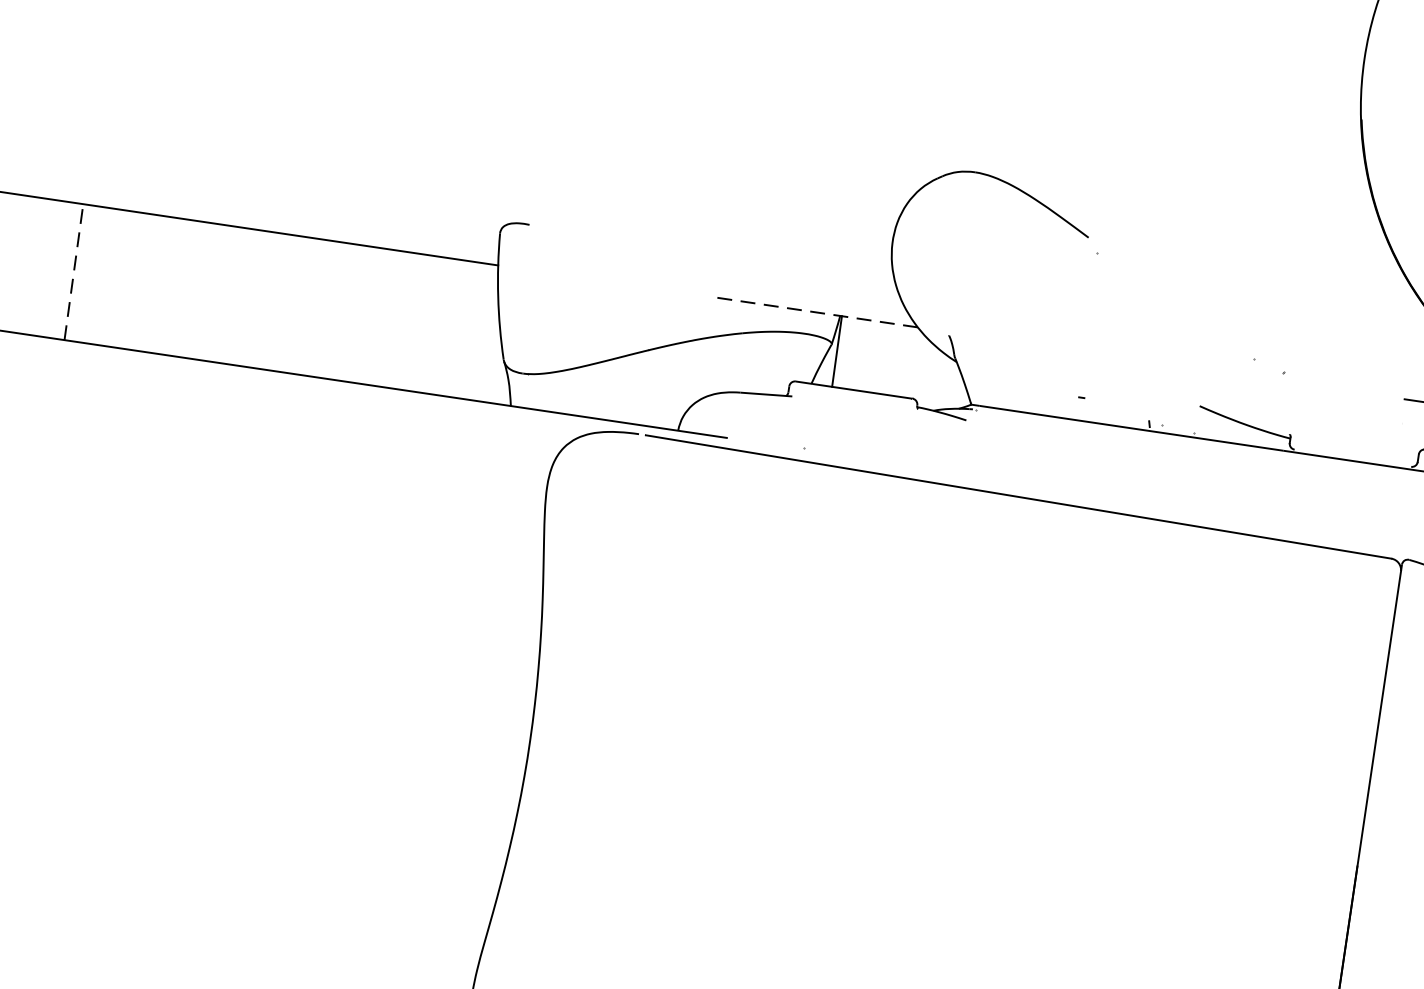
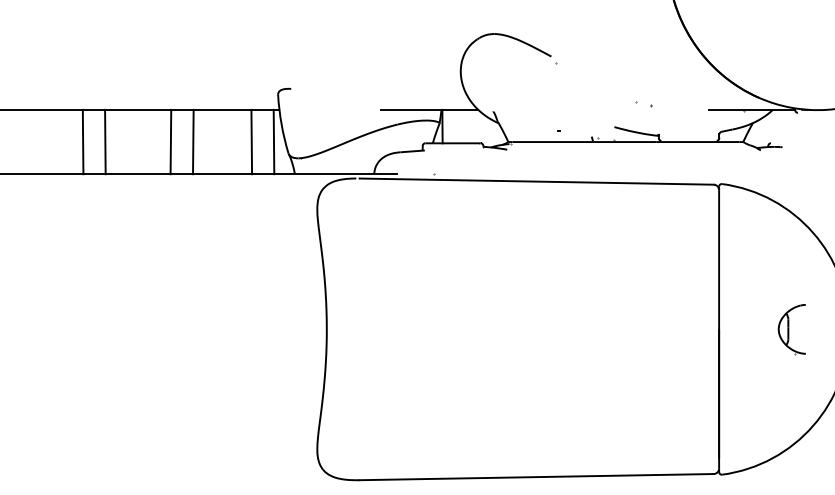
line: (74, 271) -> (83, 141), dashed -> solid
line: (121, 277) -> (105, 141), added
line: (258, 298) -> (170, 141), added
line: (306, 305) -> (193, 141), added
line: (814, 311) -> (429, 109), dashed -> solid
line: (429, 323) -> (251, 141), added
line: (475, 330) -> (273, 141), added

